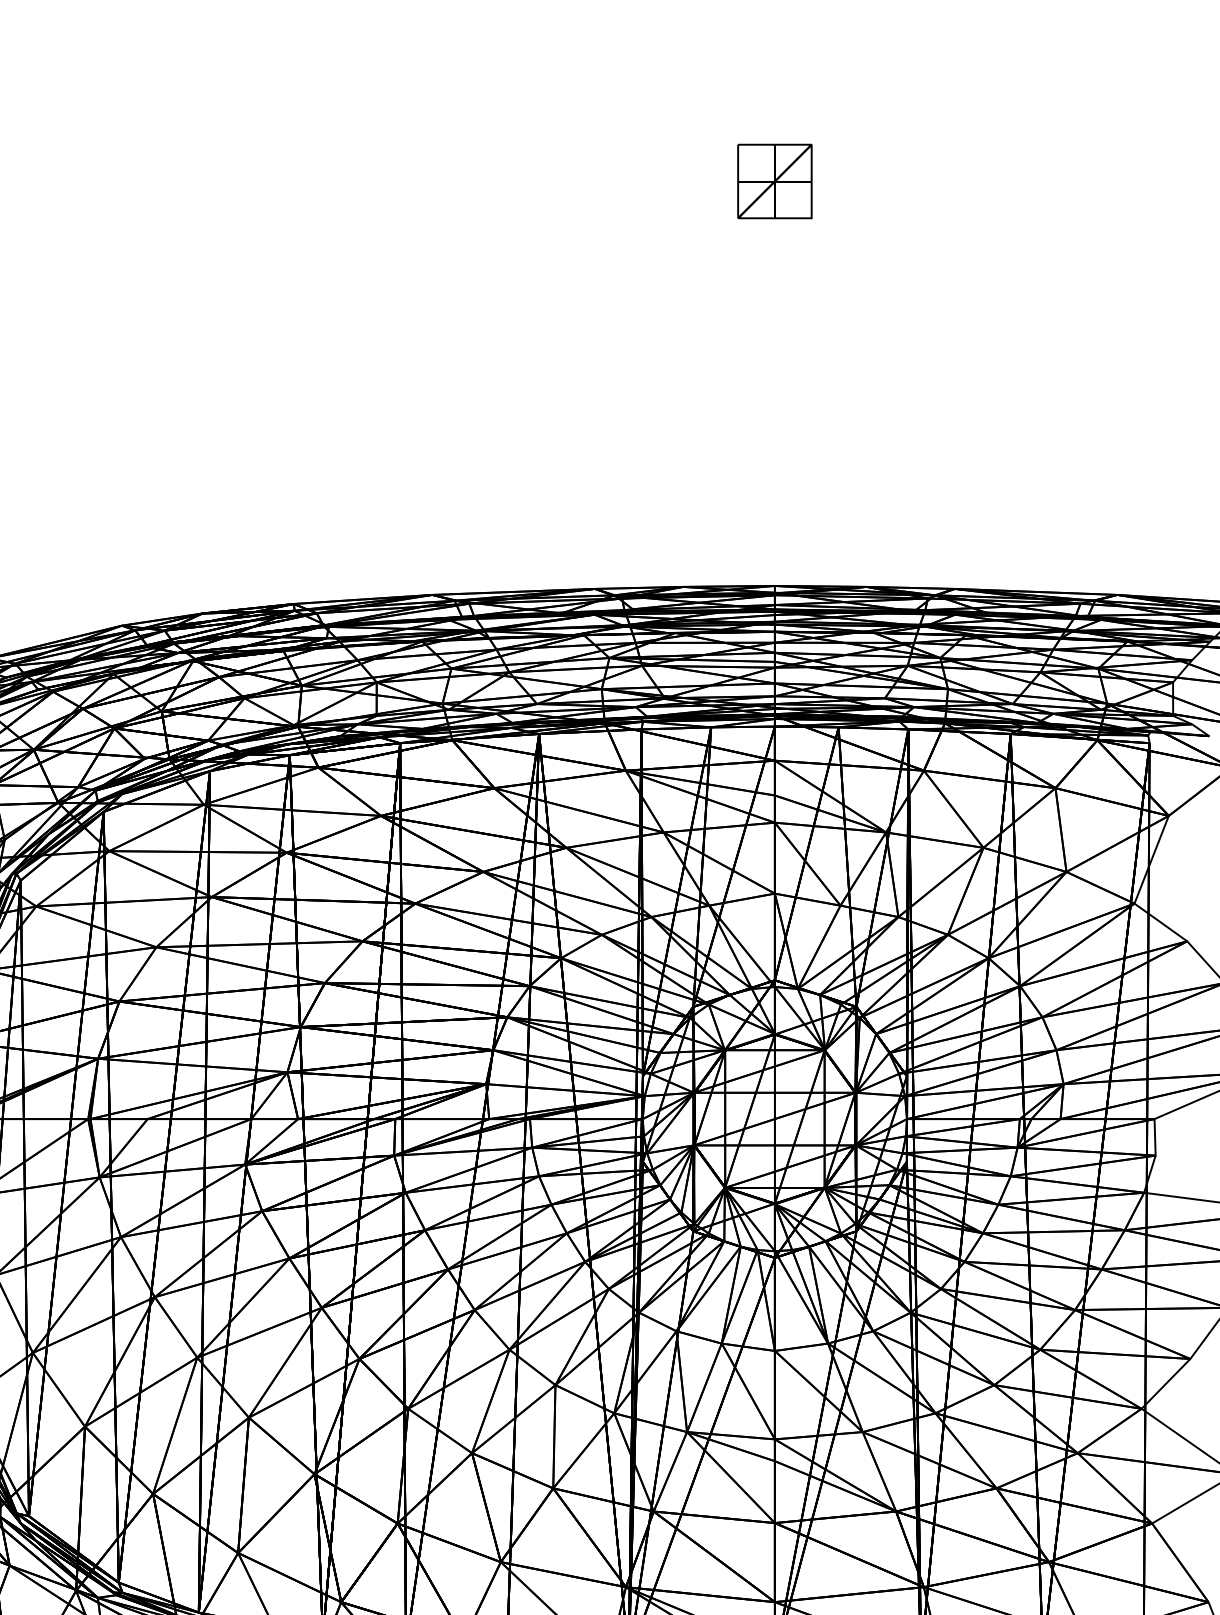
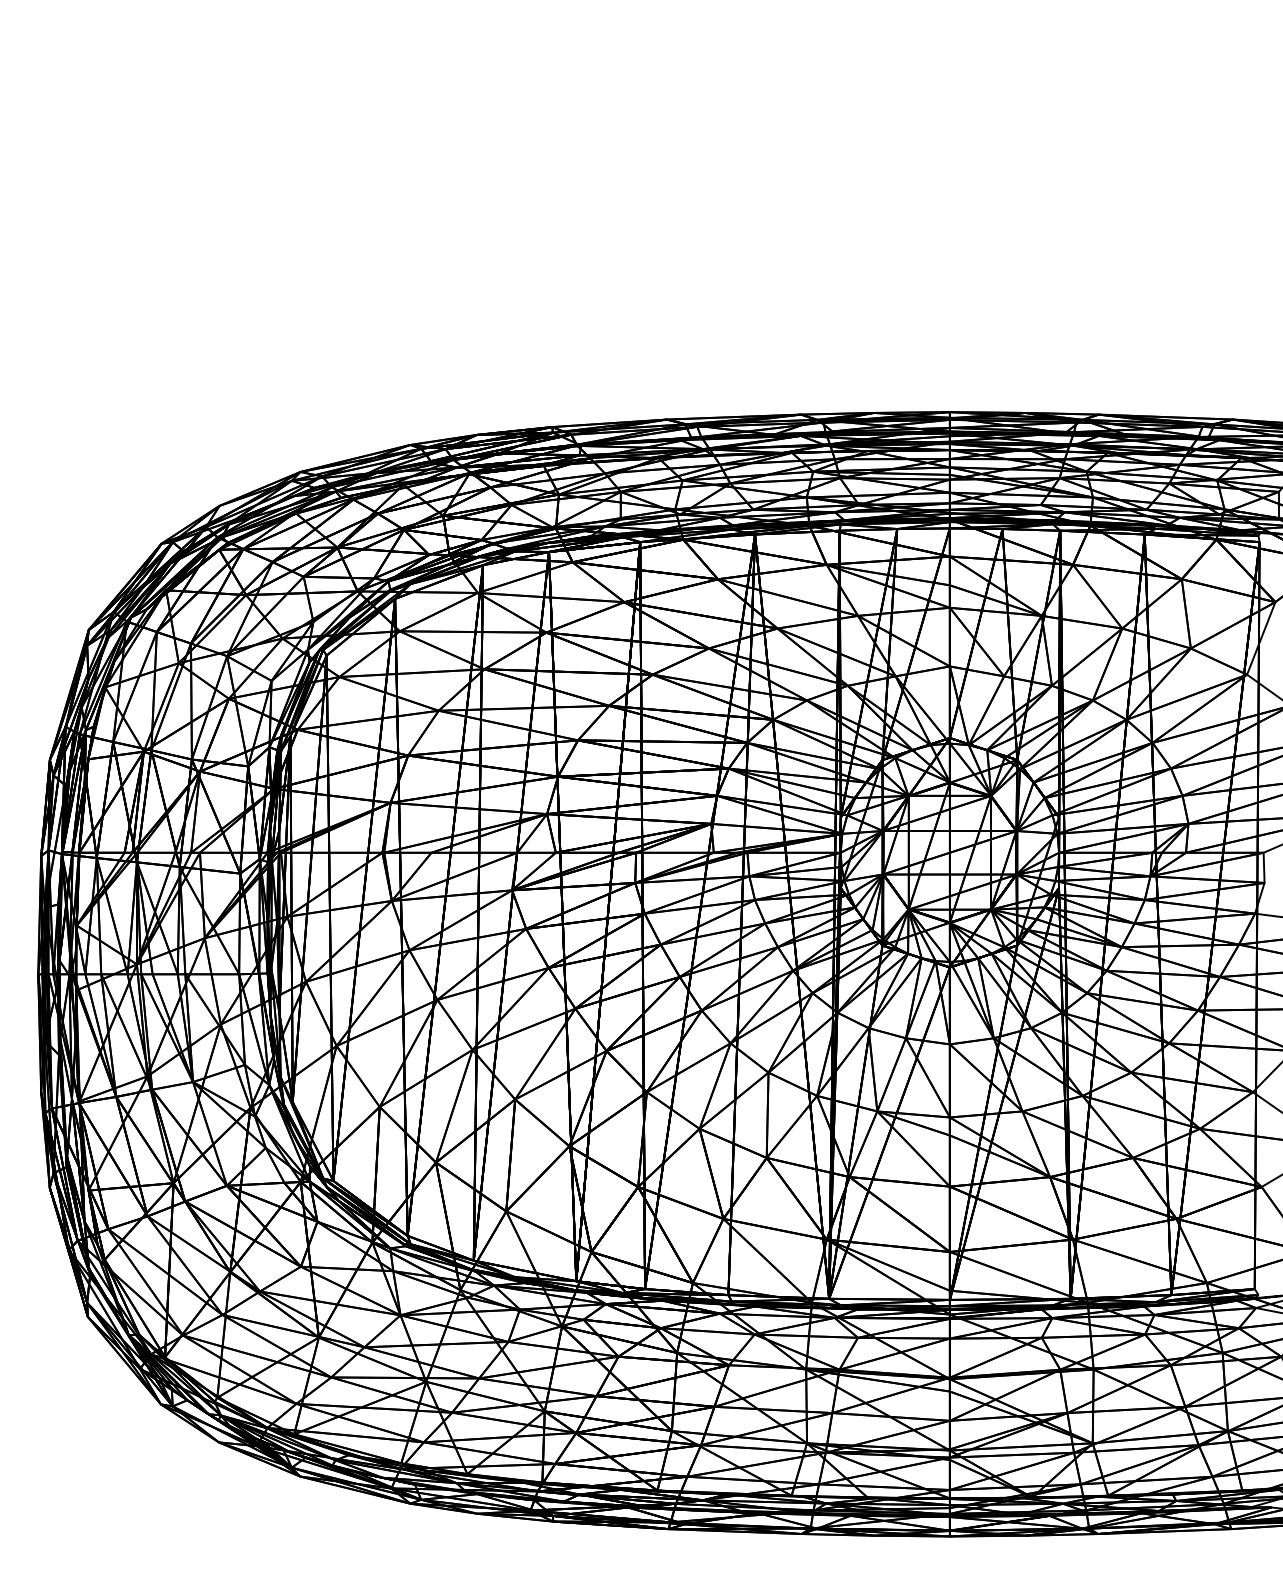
part: (774, 181) -> (949, 77), removed

